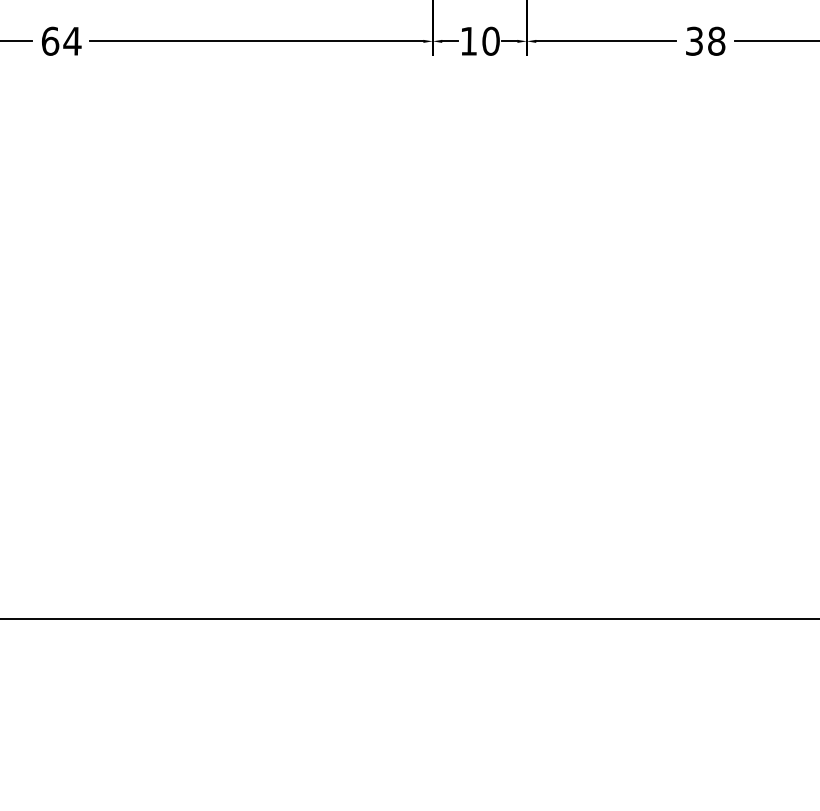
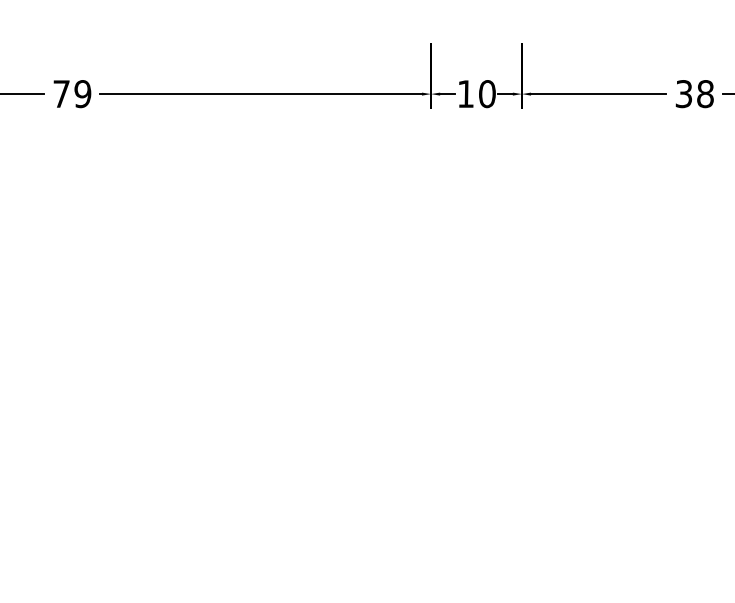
text: (61, 40) -> (72, 93), 64 -> 79

